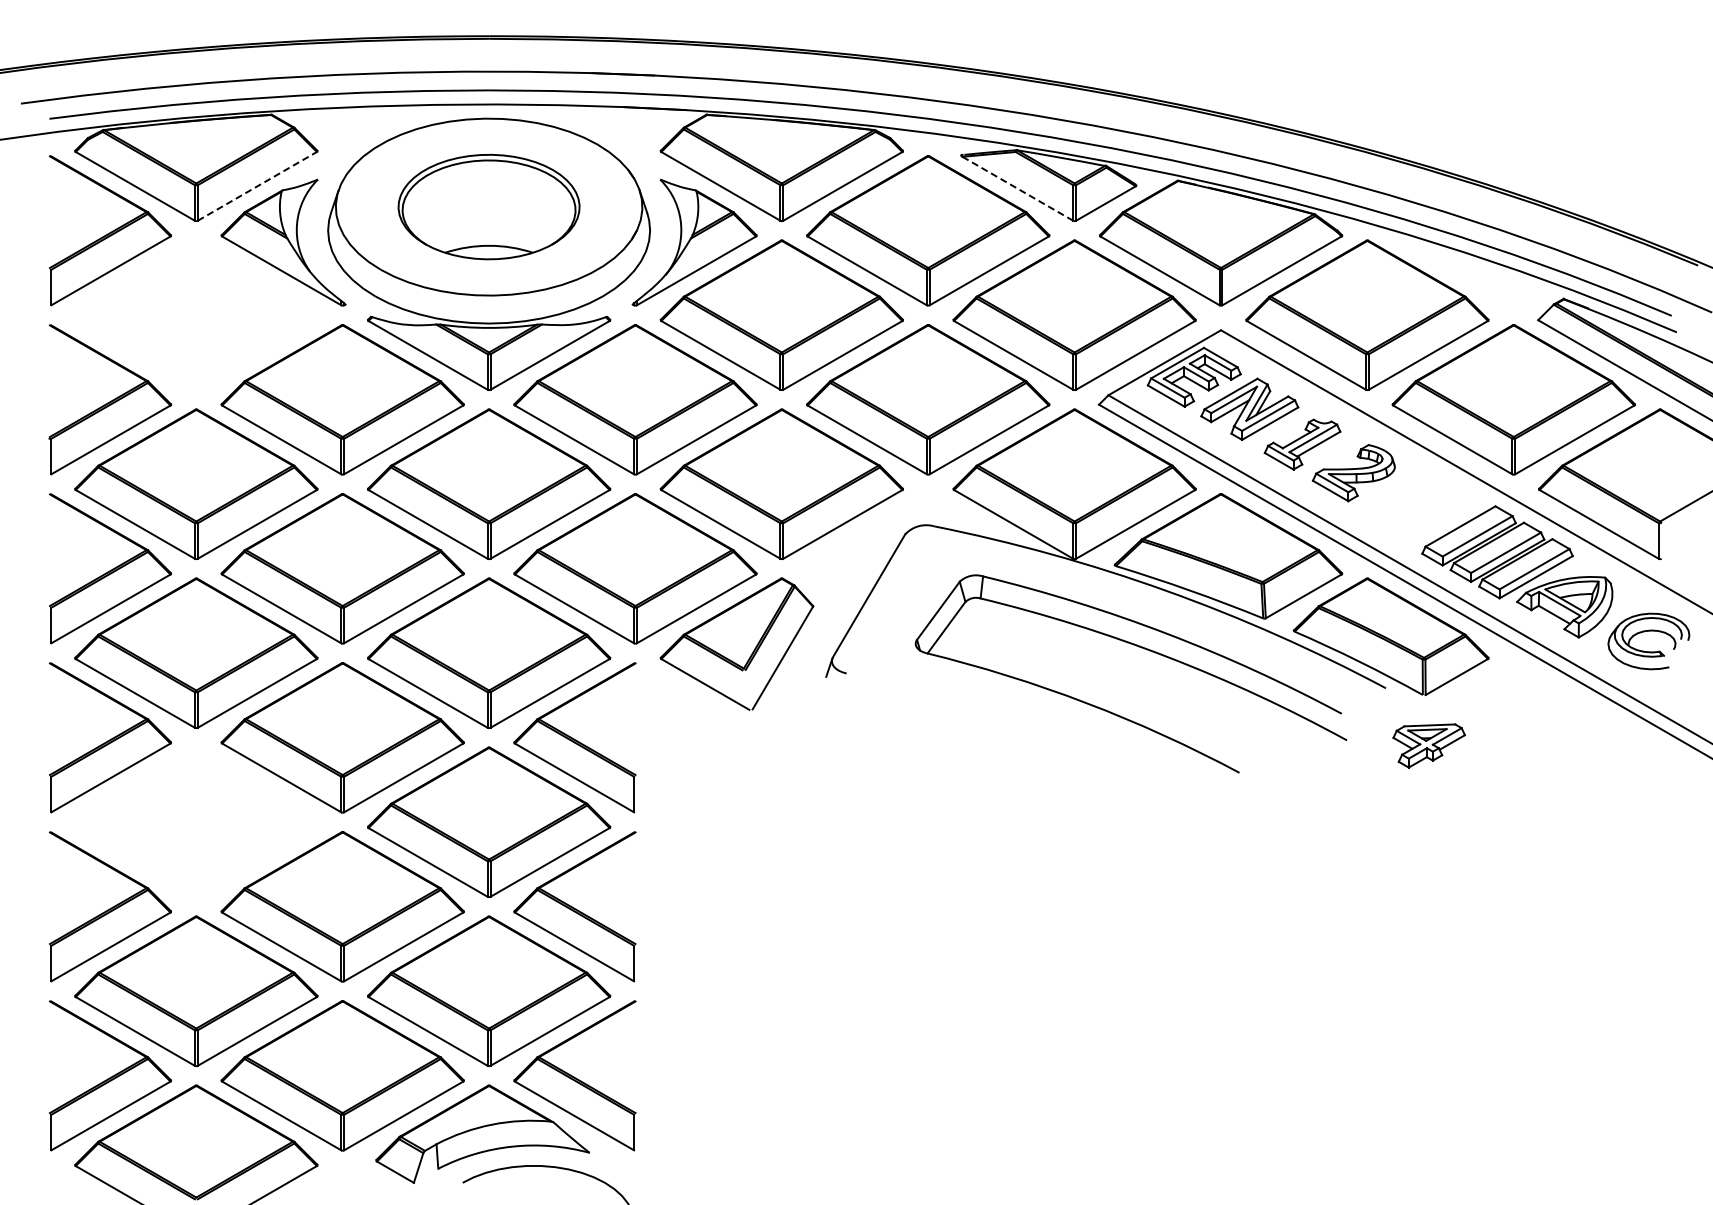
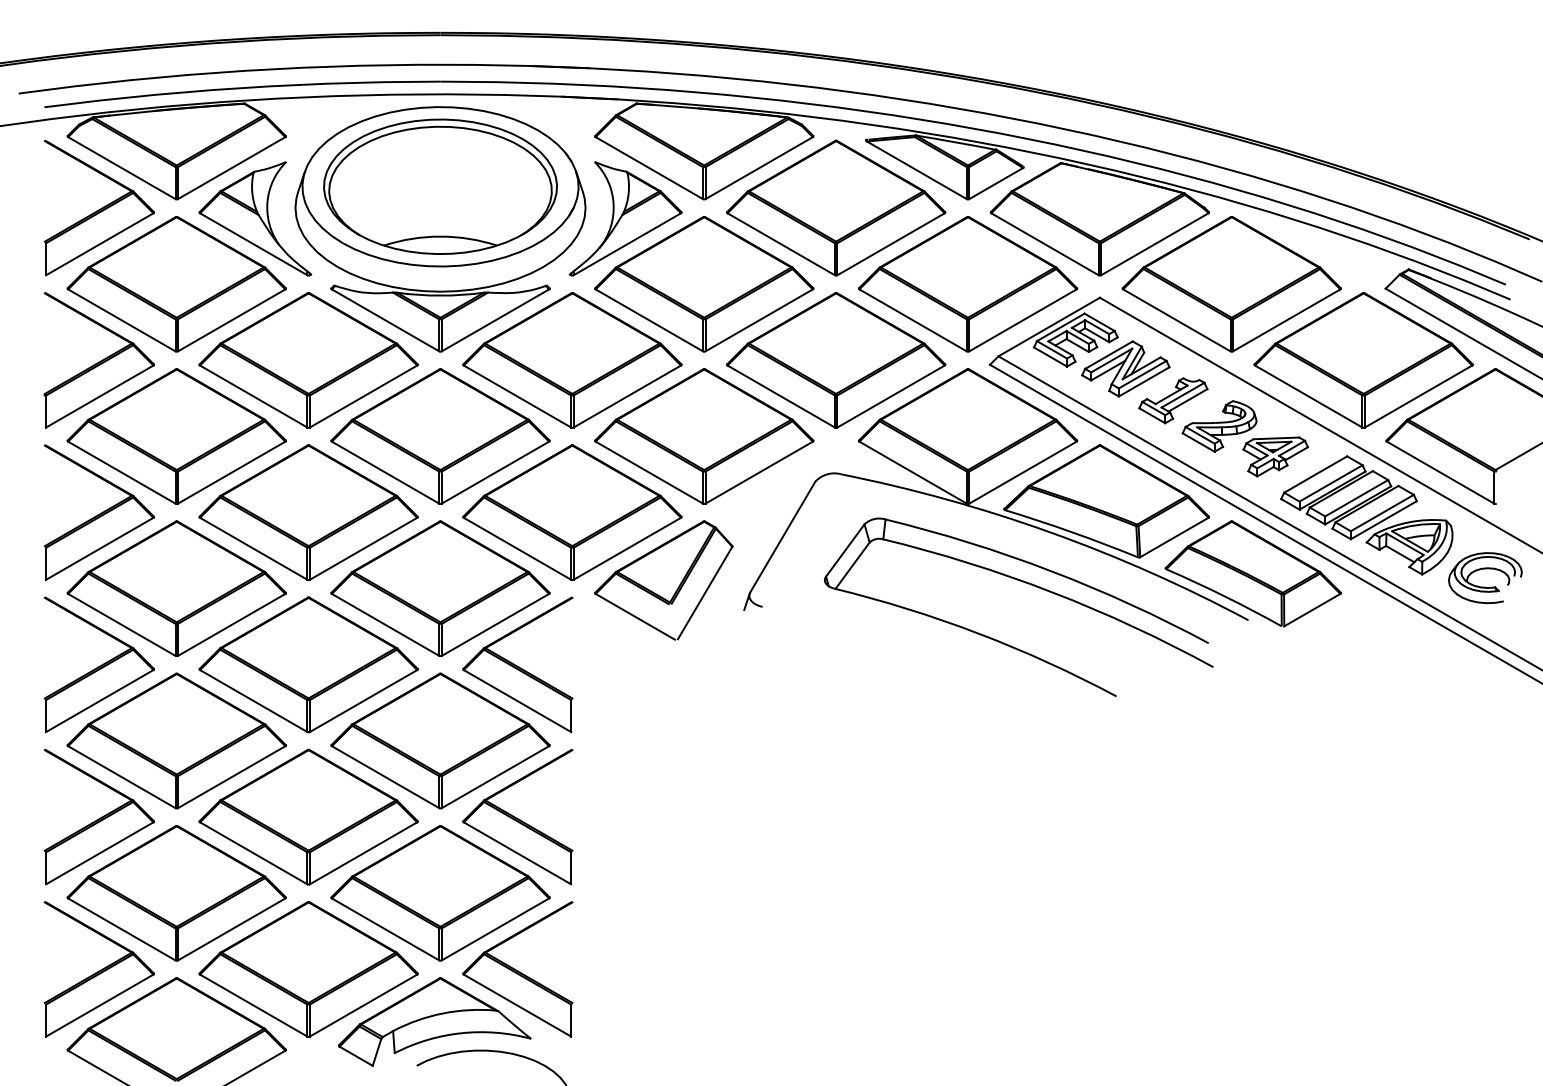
line: (257, 186) -> (231, 168), dashed -> solid
line: (1017, 188) -> (916, 170), dashed -> solid
part: (488, 206) -> (439, 186), size x1.43
part: (196, 314) -> (176, 283), added
part: (1429, 745) -> (1276, 456), moved
part: (196, 821) -> (176, 740), added

